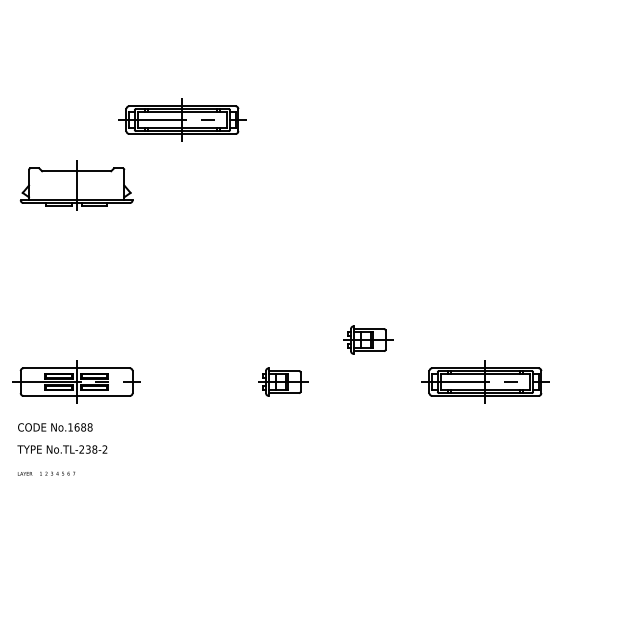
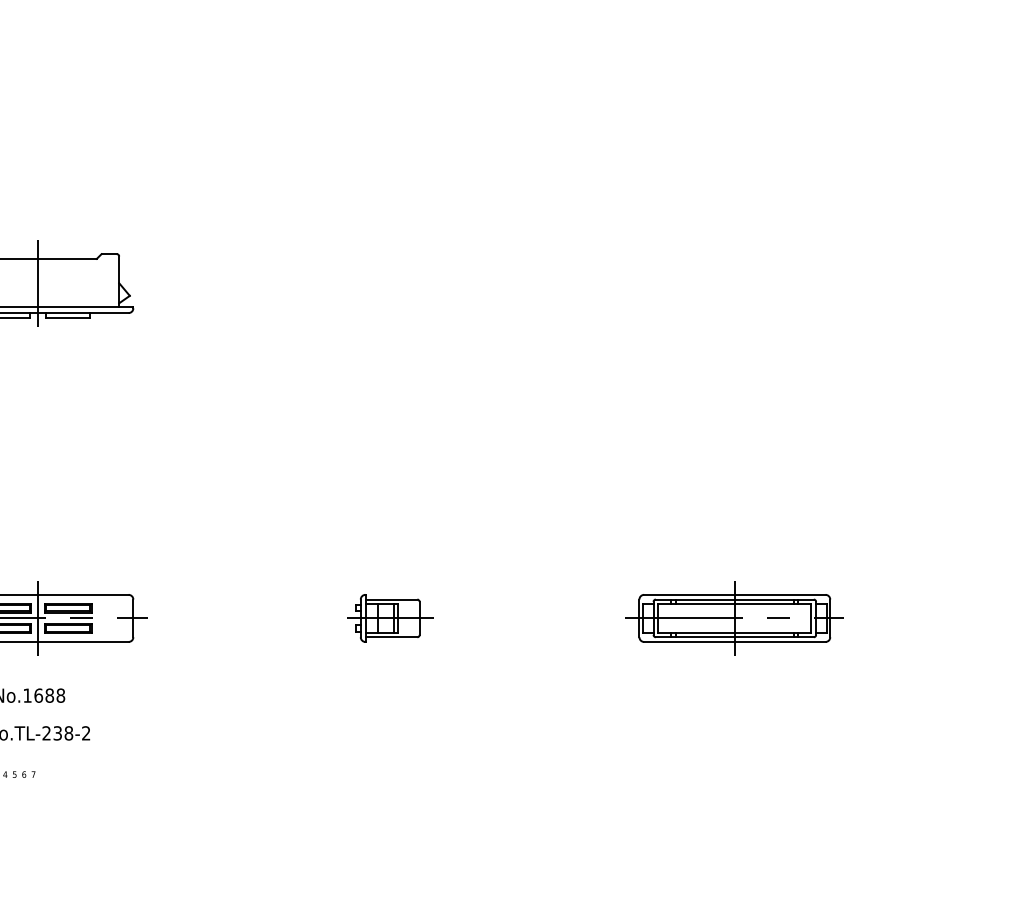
part: (182, 119) -> (218, 170), removed
part: (368, 339) -> (535, 545), removed

